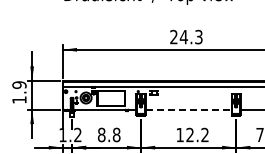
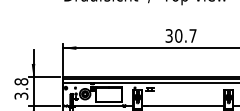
text: (186, 36) -> (181, 35), 24.3 -> 30.7
text: (19, 92) -> (21, 88), 1.9 -> 3.8
line: (188, 109) -> (183, 105), dashed -> solid

